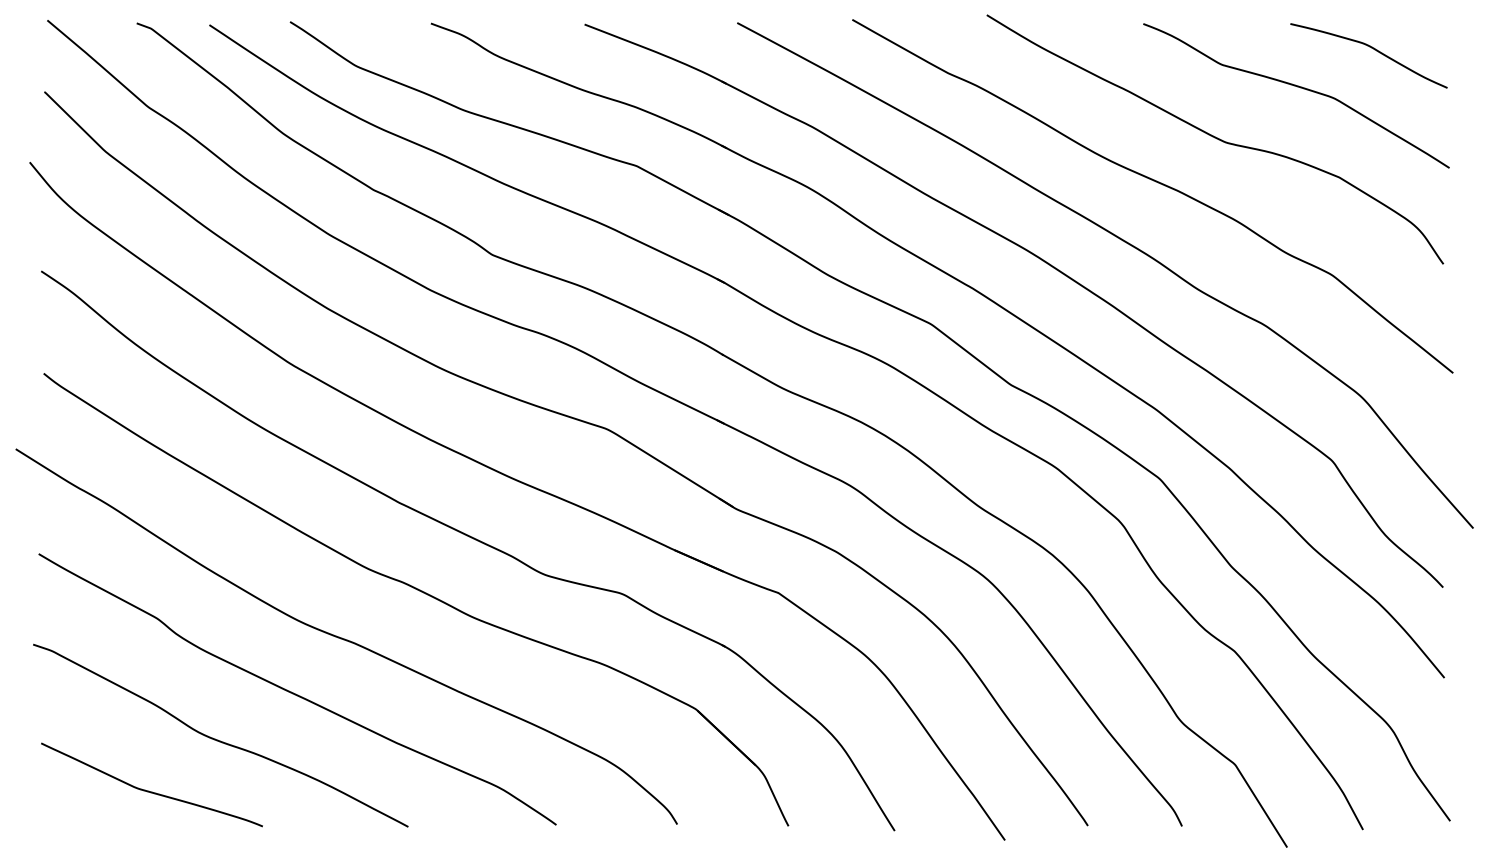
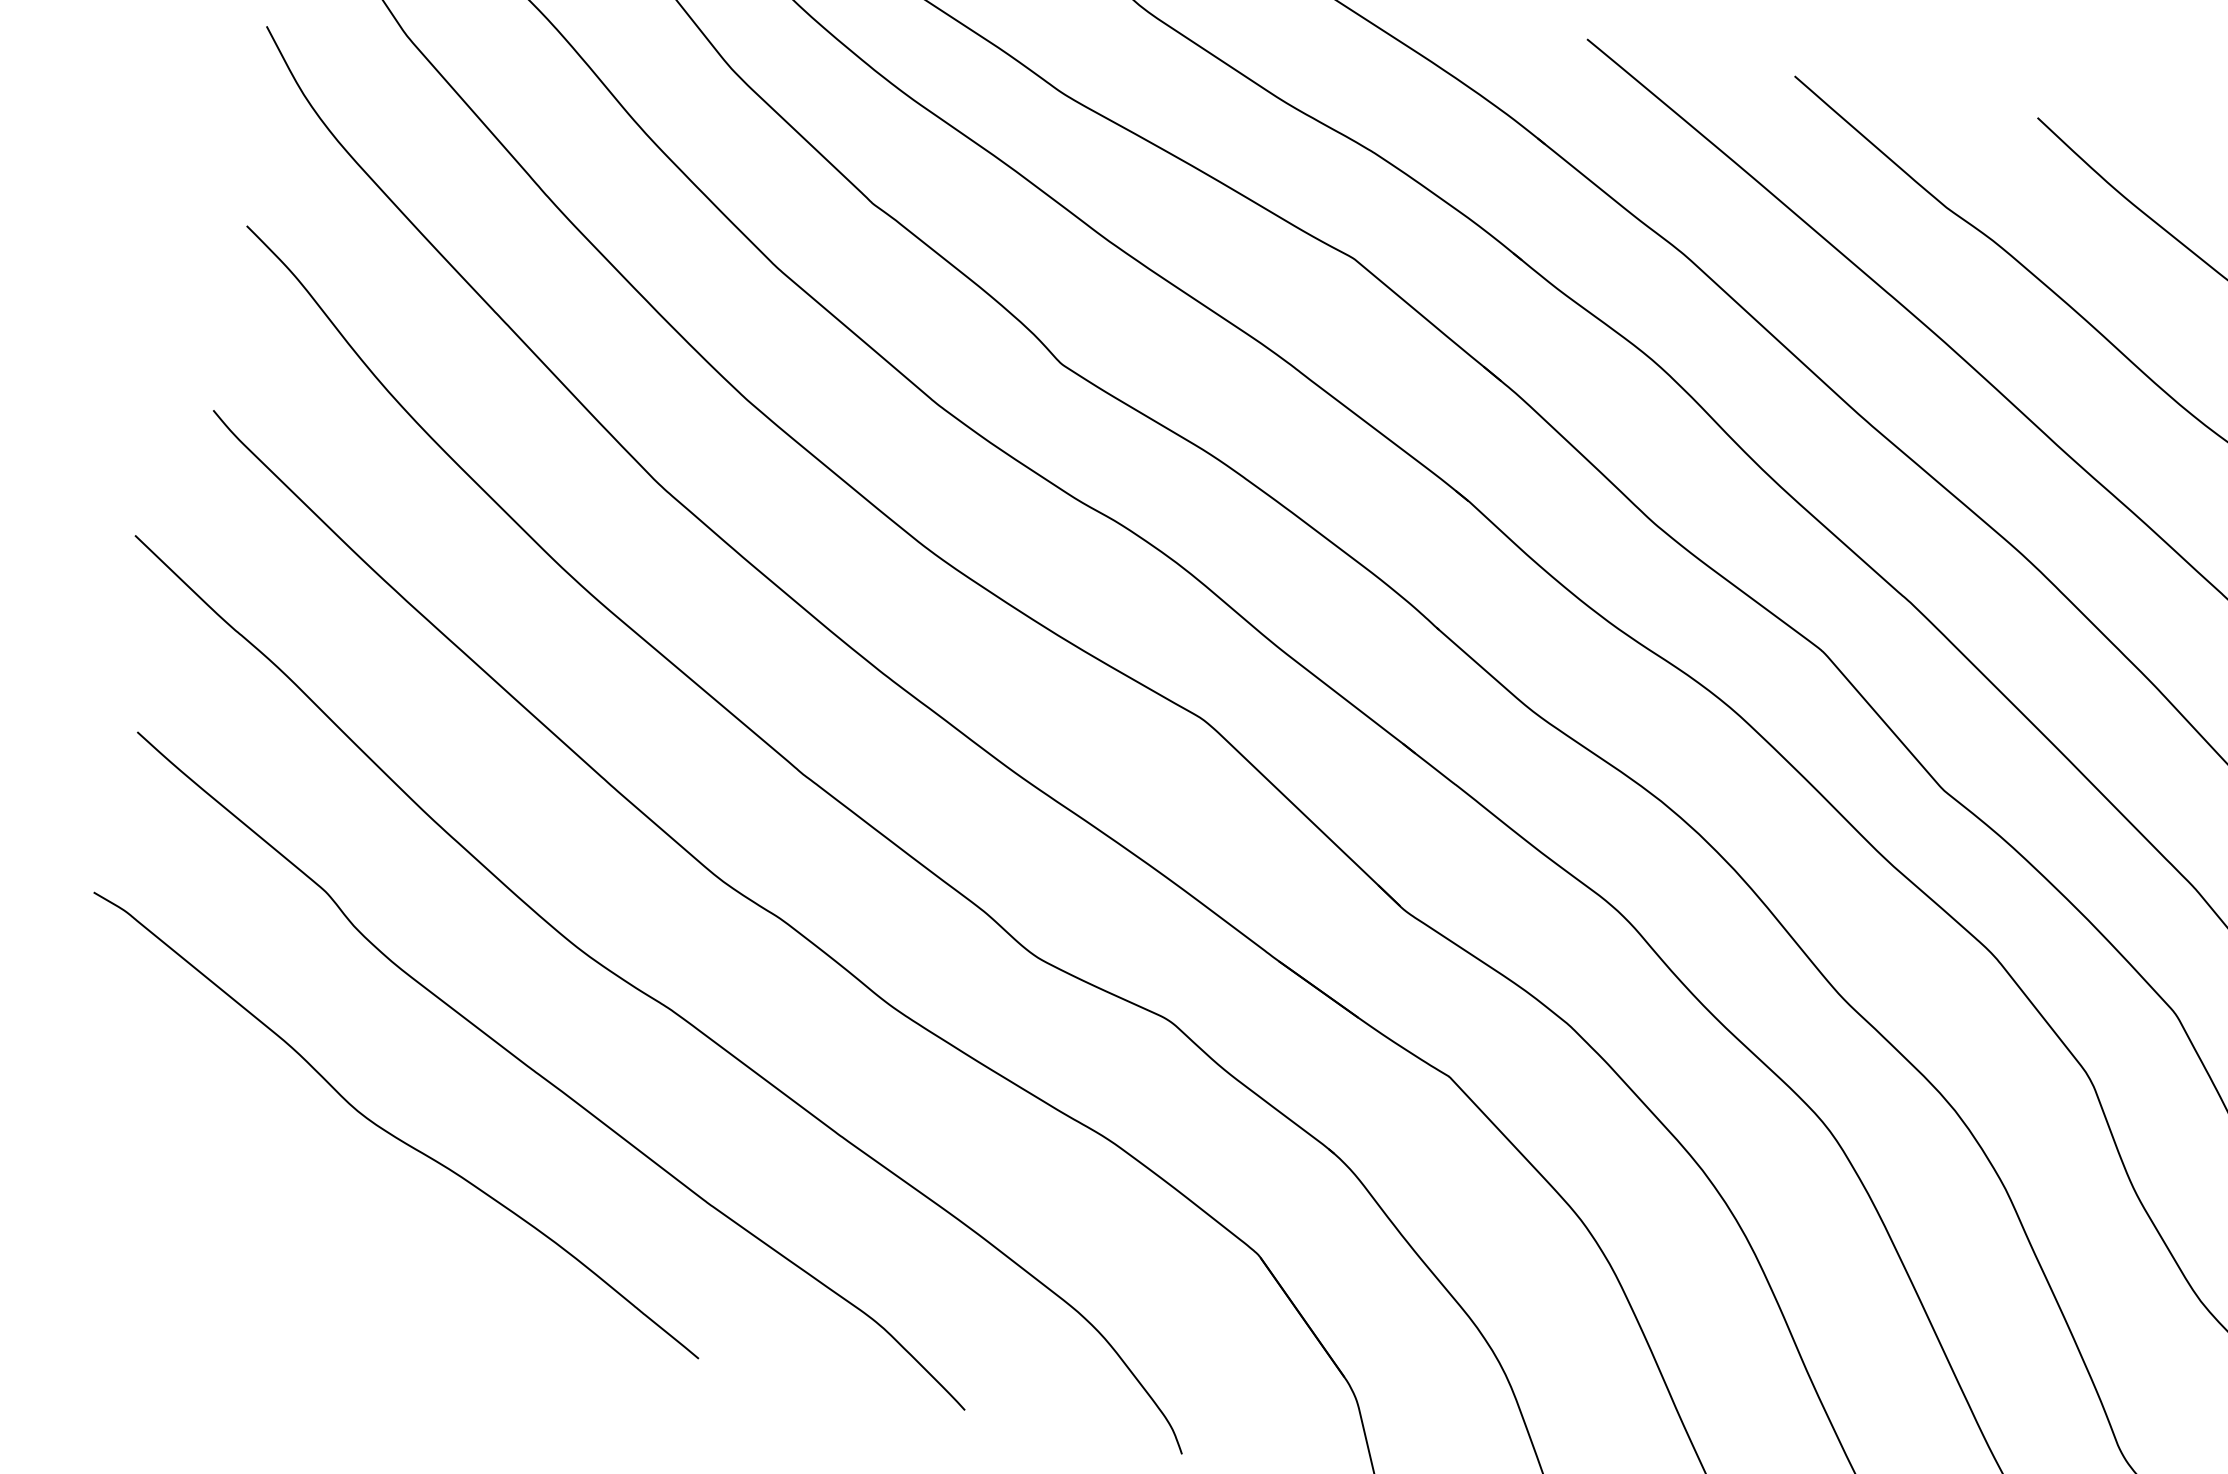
curve: (148, 790) -> (246, 1196), removed

